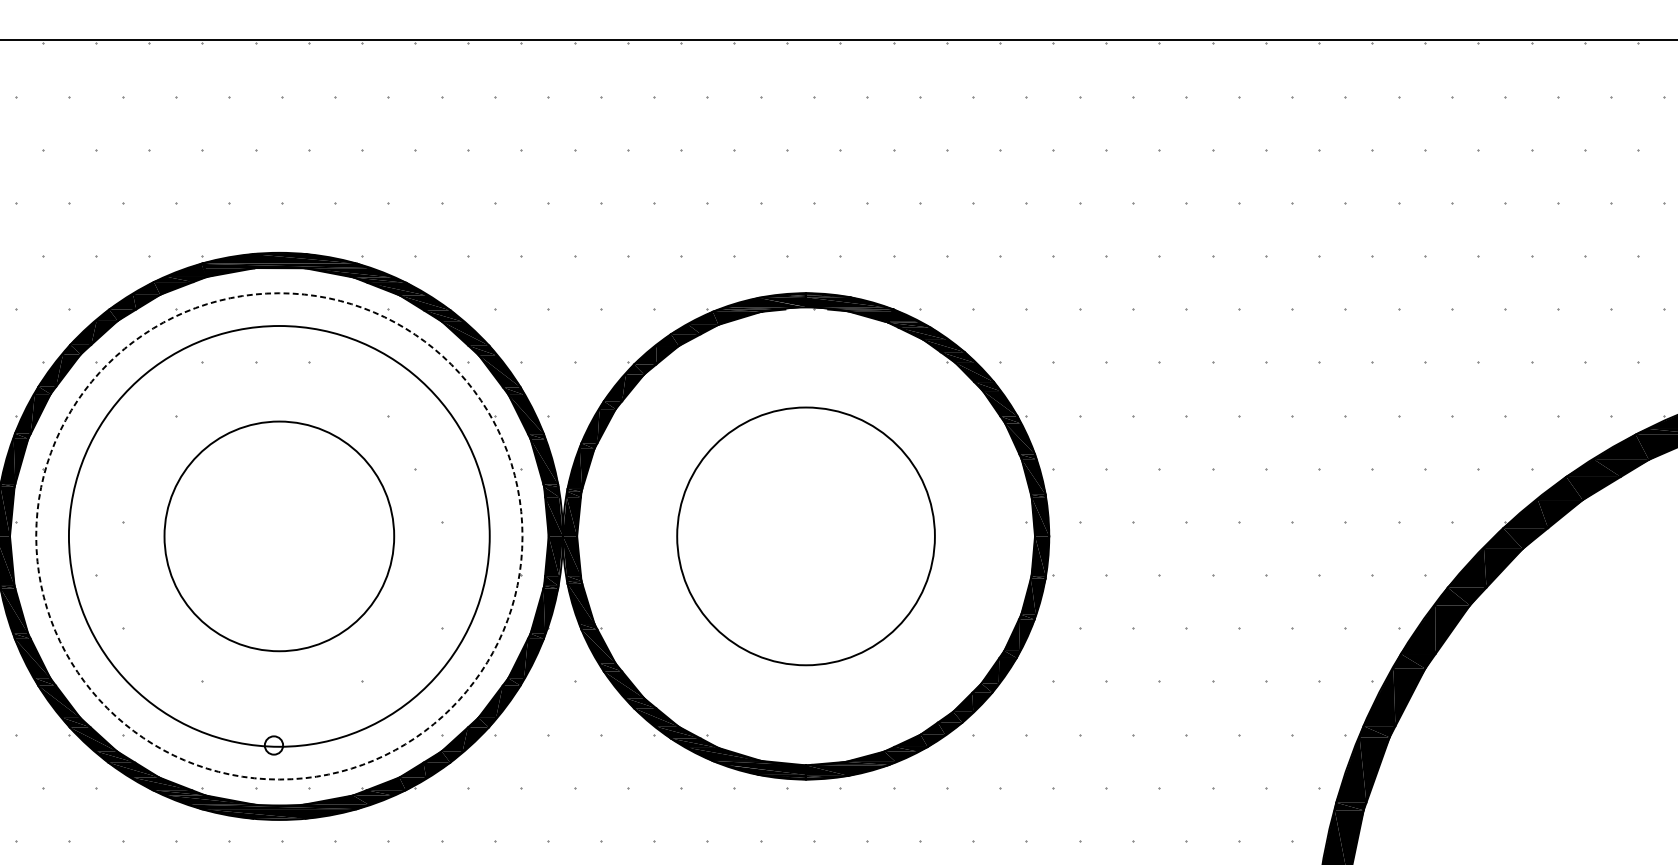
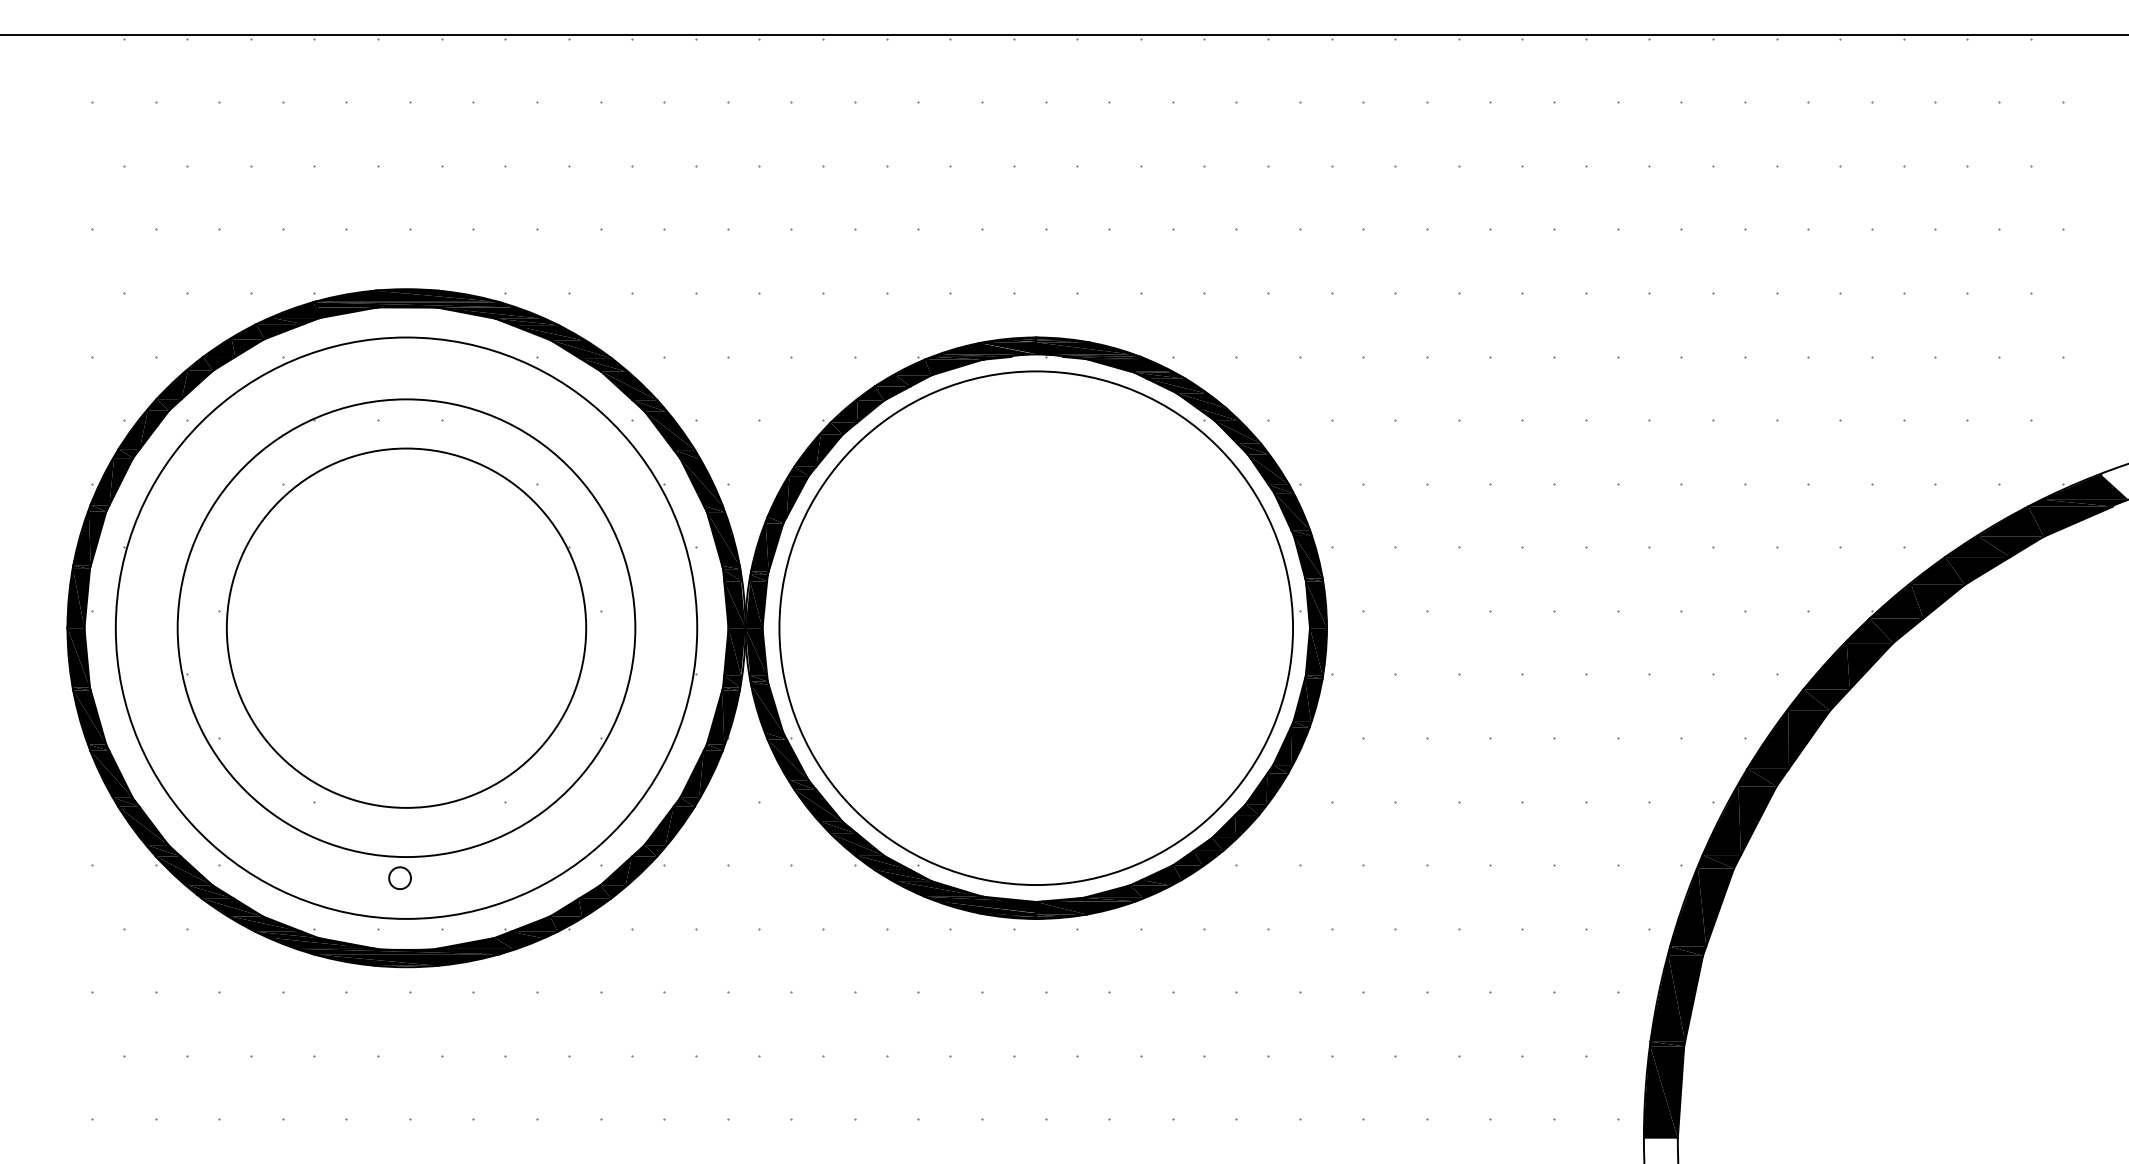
circle: (279, 535) -> (406, 627), dashed -> solid
circle: (279, 535) -> (406, 627), size x0.71
circle: (279, 536) -> (406, 628), size x1.67
circle: (806, 536) -> (1036, 628), size x1.67

